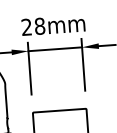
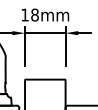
text: (26, 26) -> (24, 14), 28mm -> 18mm

